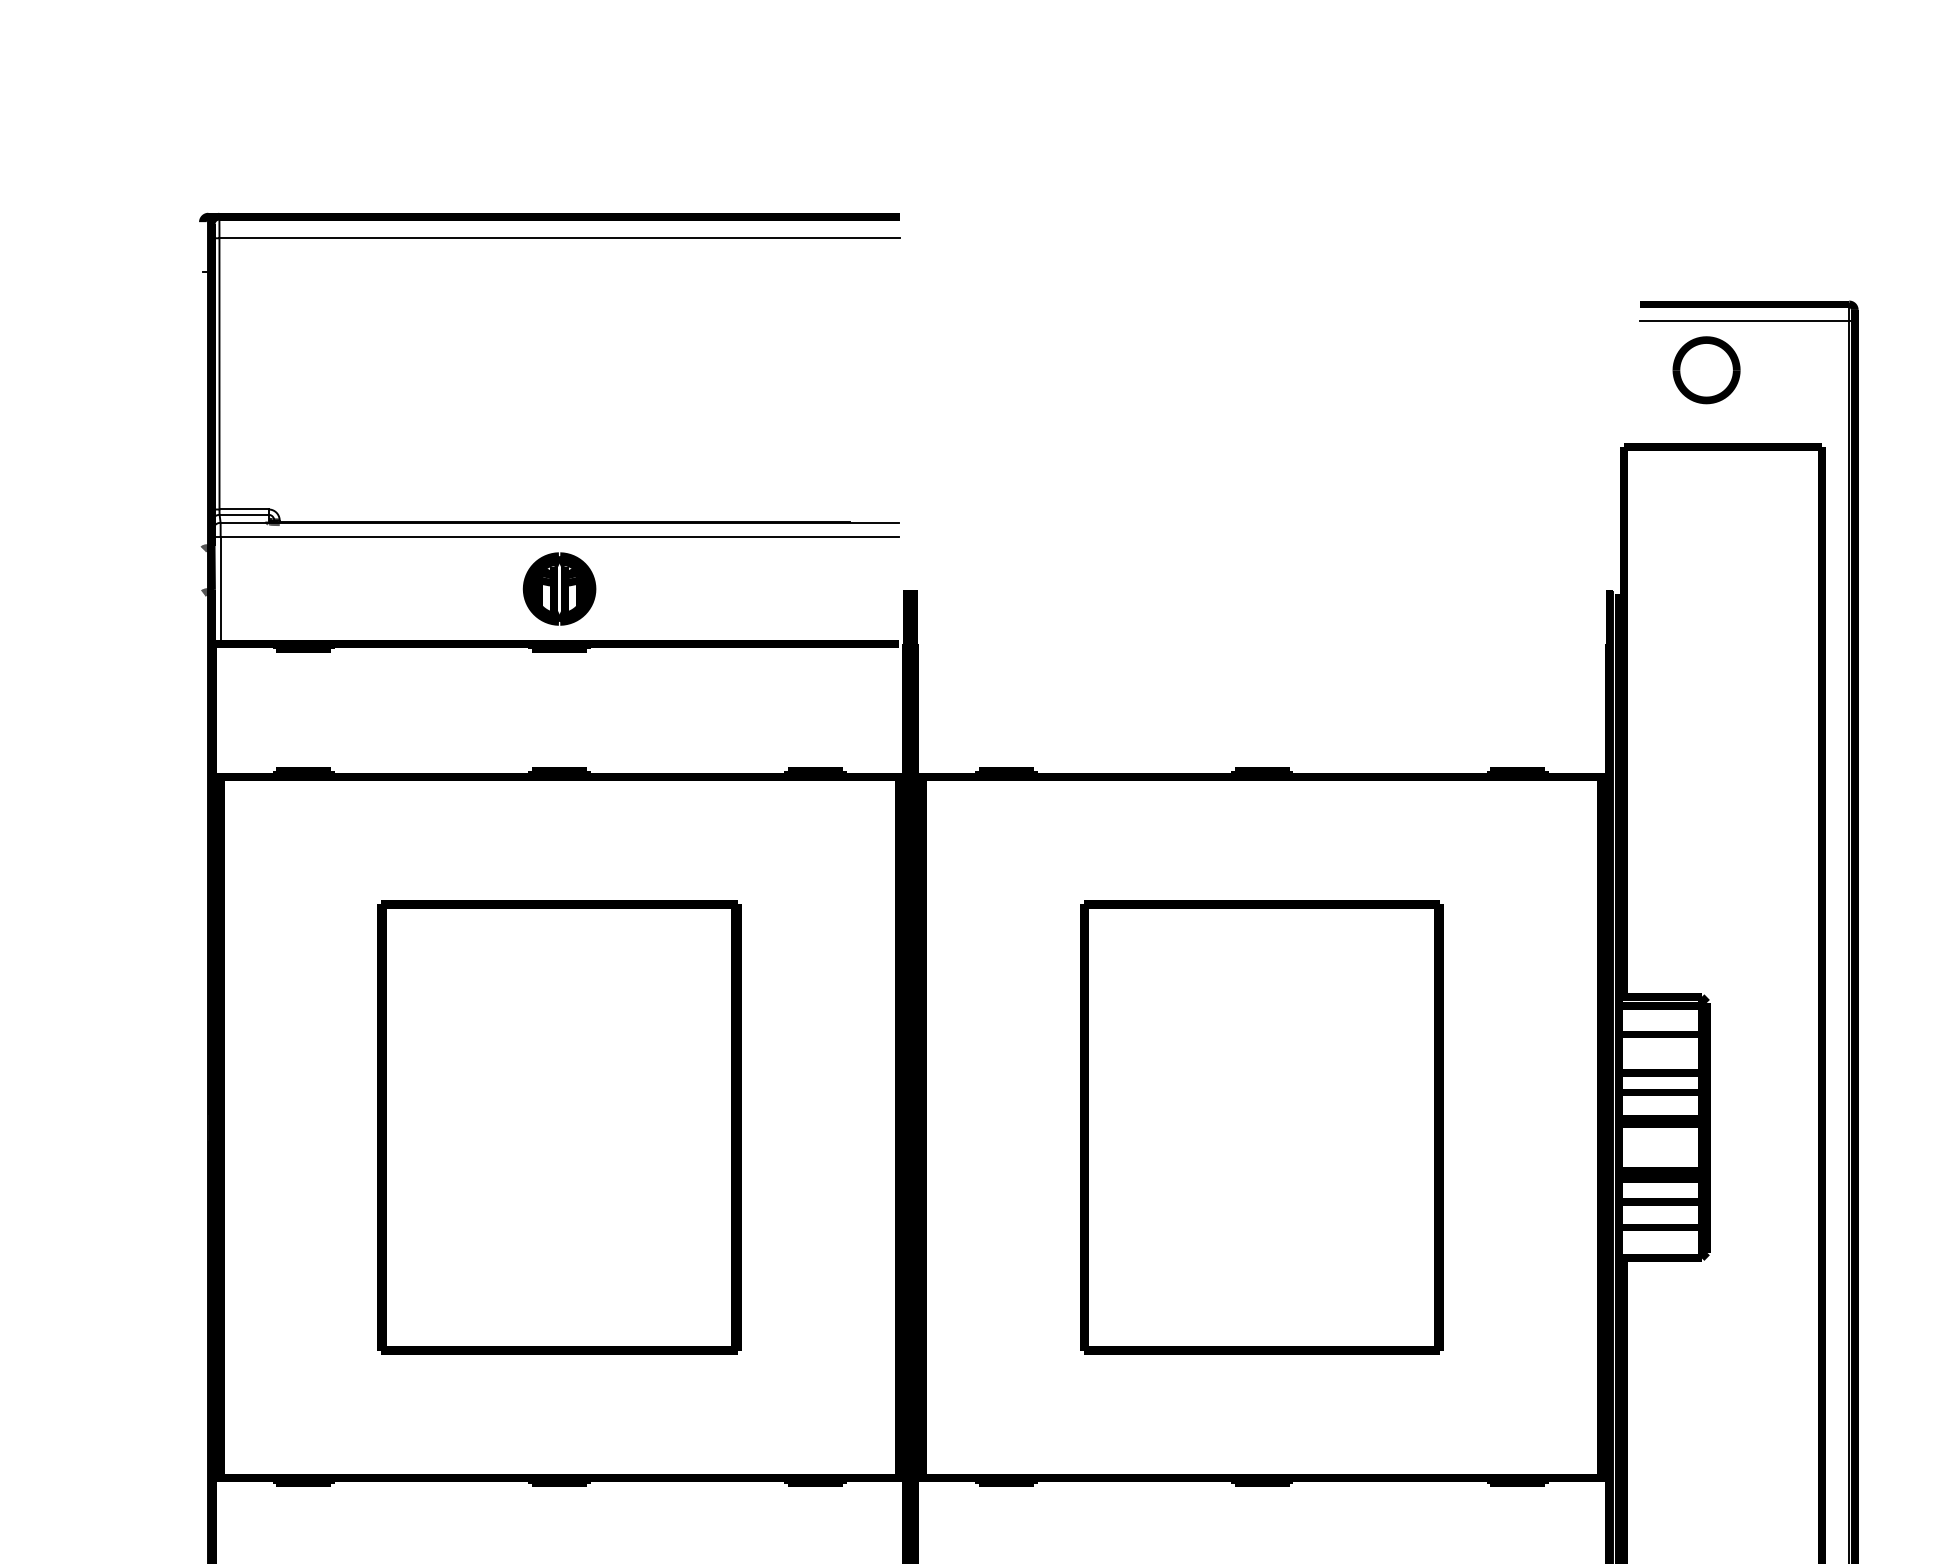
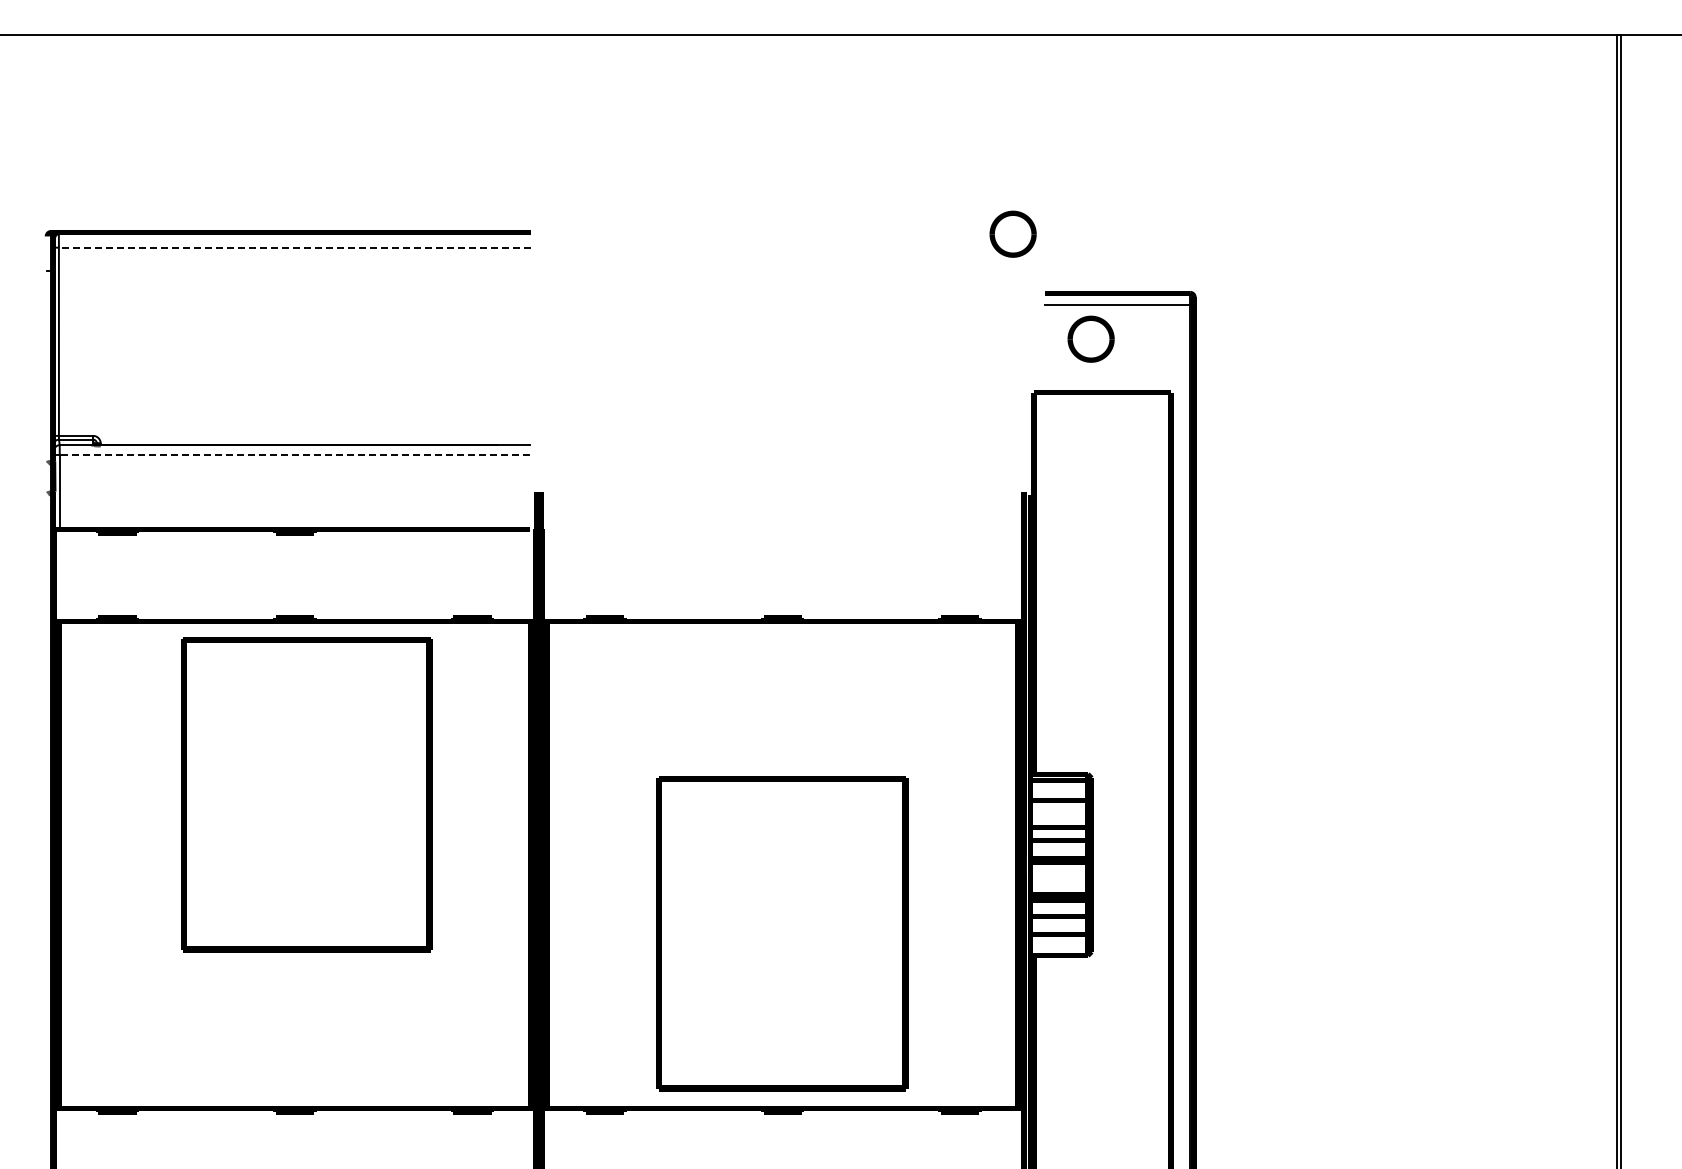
part: (1593, 217) -> (1012, 233), added
line: (558, 238) -> (294, 247), solid -> dashed
line: (558, 537) -> (294, 455), solid -> dashed
part: (558, 588) -> (294, 490), removed
part: (558, 1126) -> (306, 794), moved
part: (1261, 1126) -> (782, 933), moved

